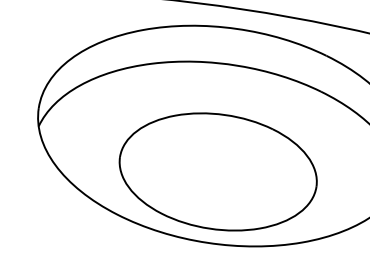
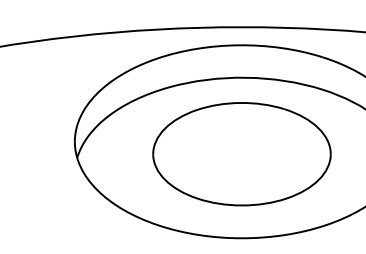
part: (217, 172) -> (241, 154), moved

